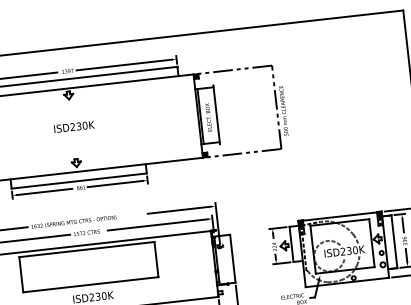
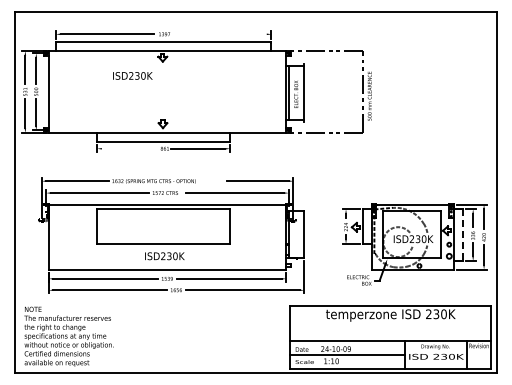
line: (123, 65) -> (219, 34), removed
text: (73, 126) -> (132, 75), moved
line: (44, 191) -> (128, 148), removed
line: (394, 242) -> (462, 235), solid -> dashed

